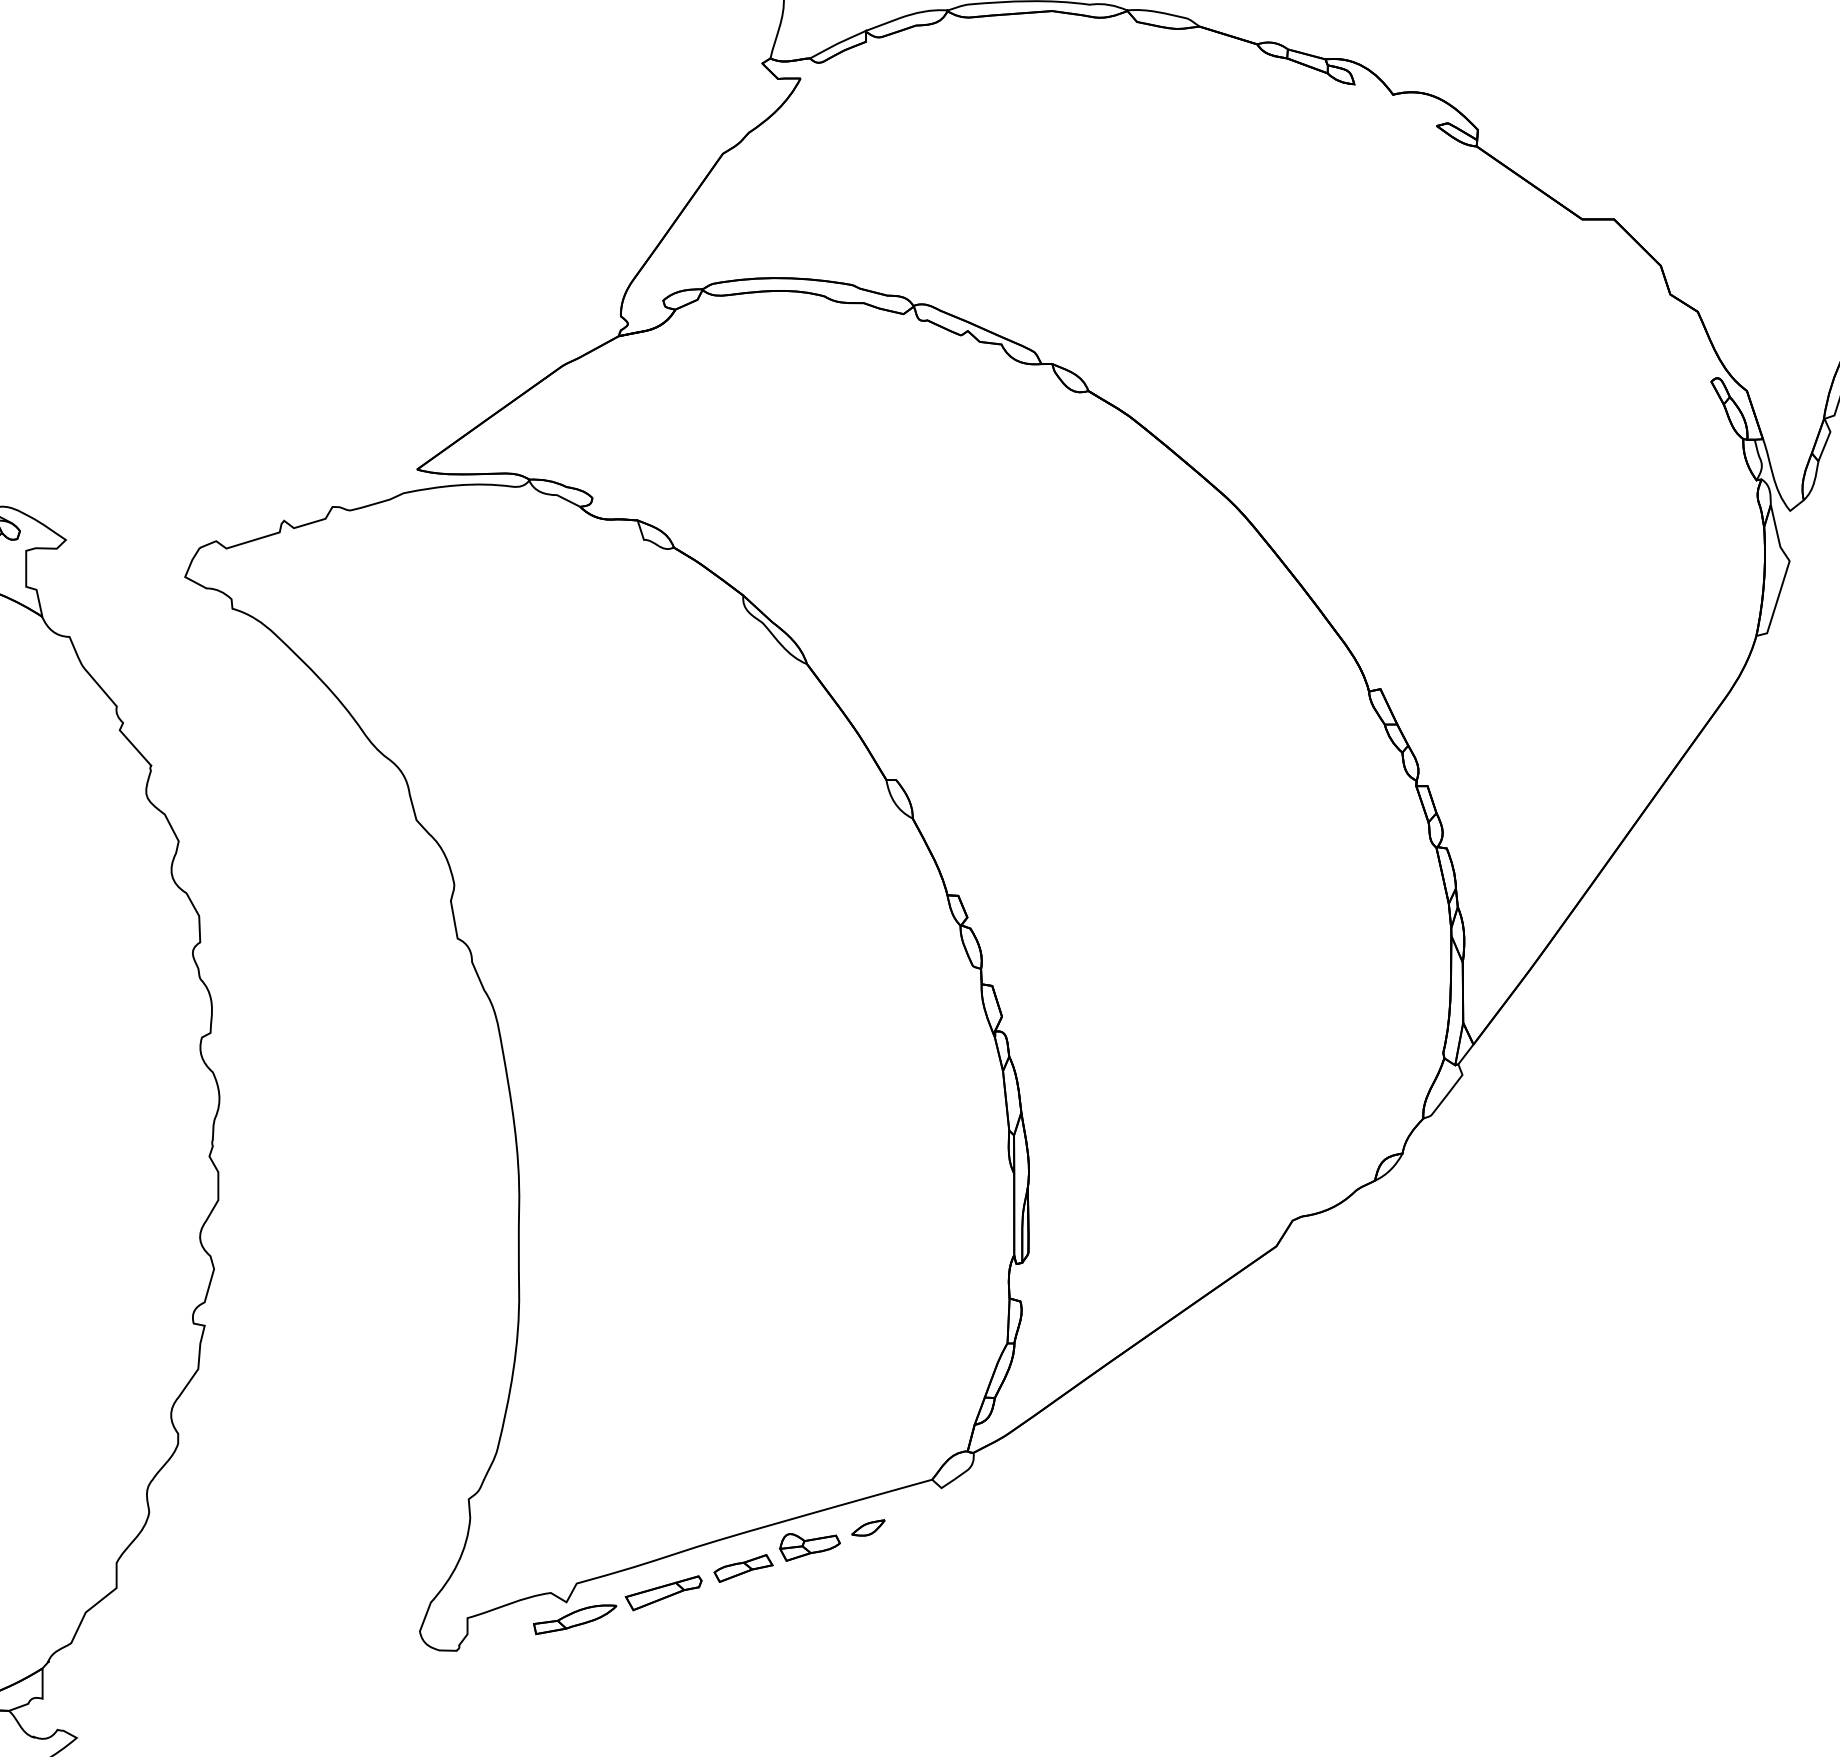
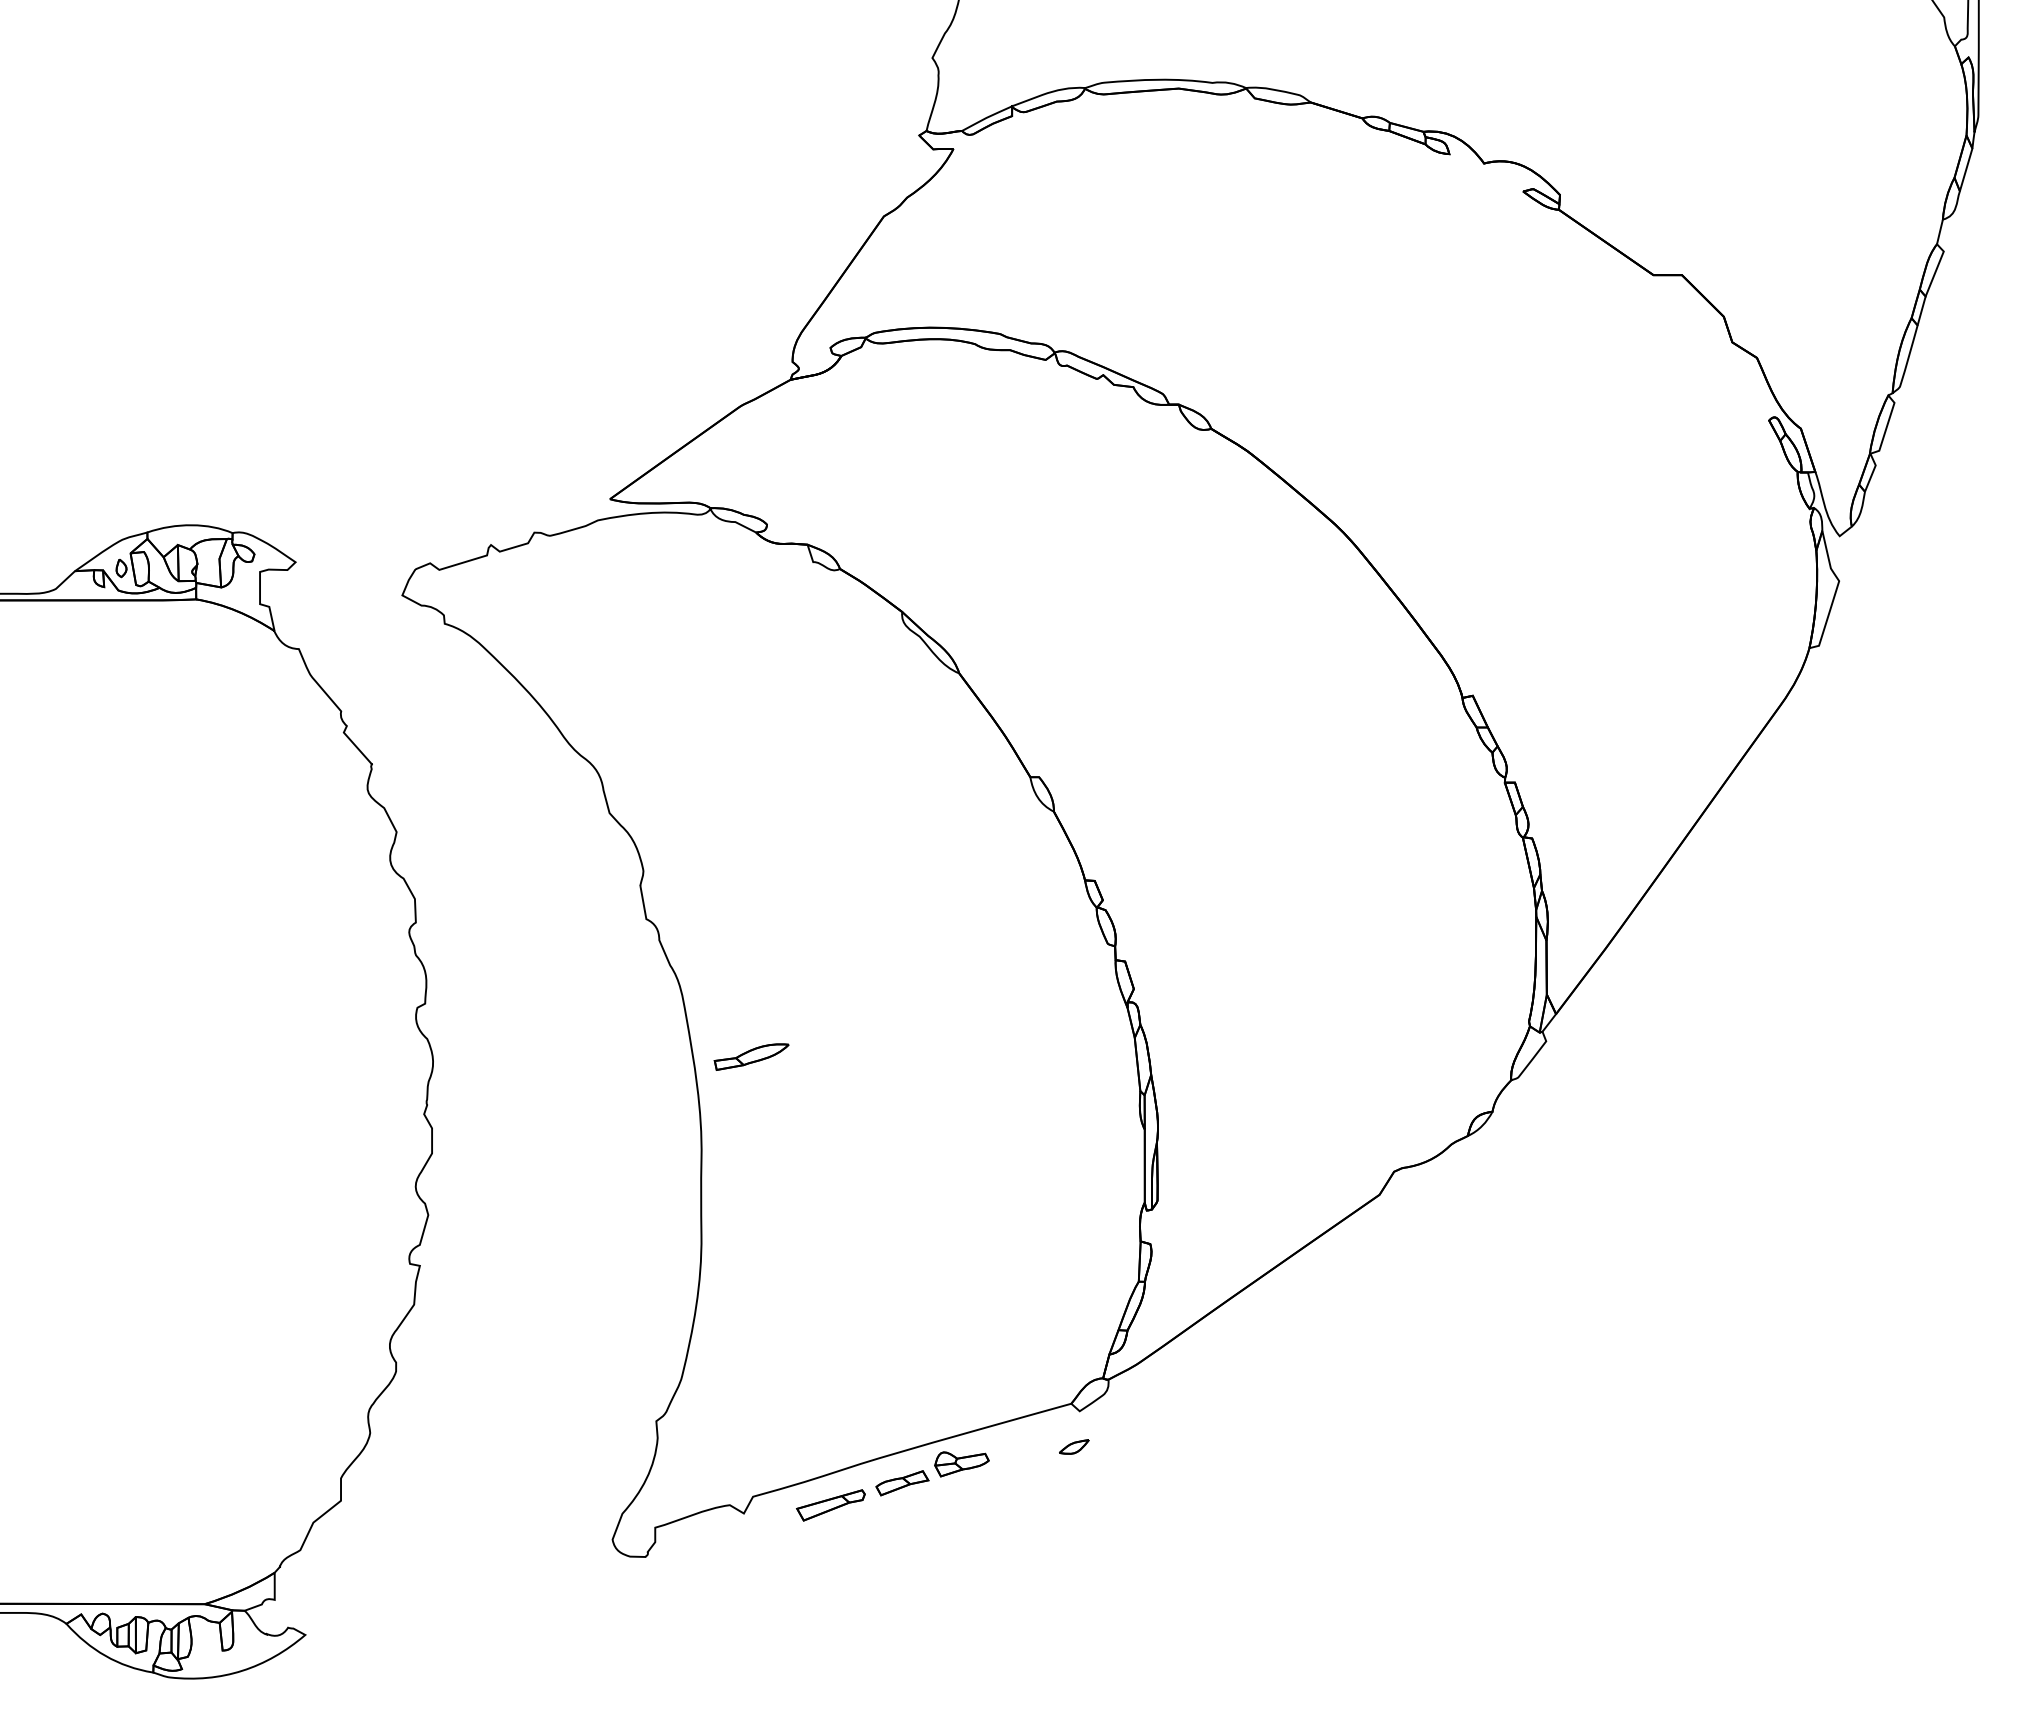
part: (868, 1527) -> (1074, 1446), moved
part: (575, 1619) -> (751, 1056), moved

